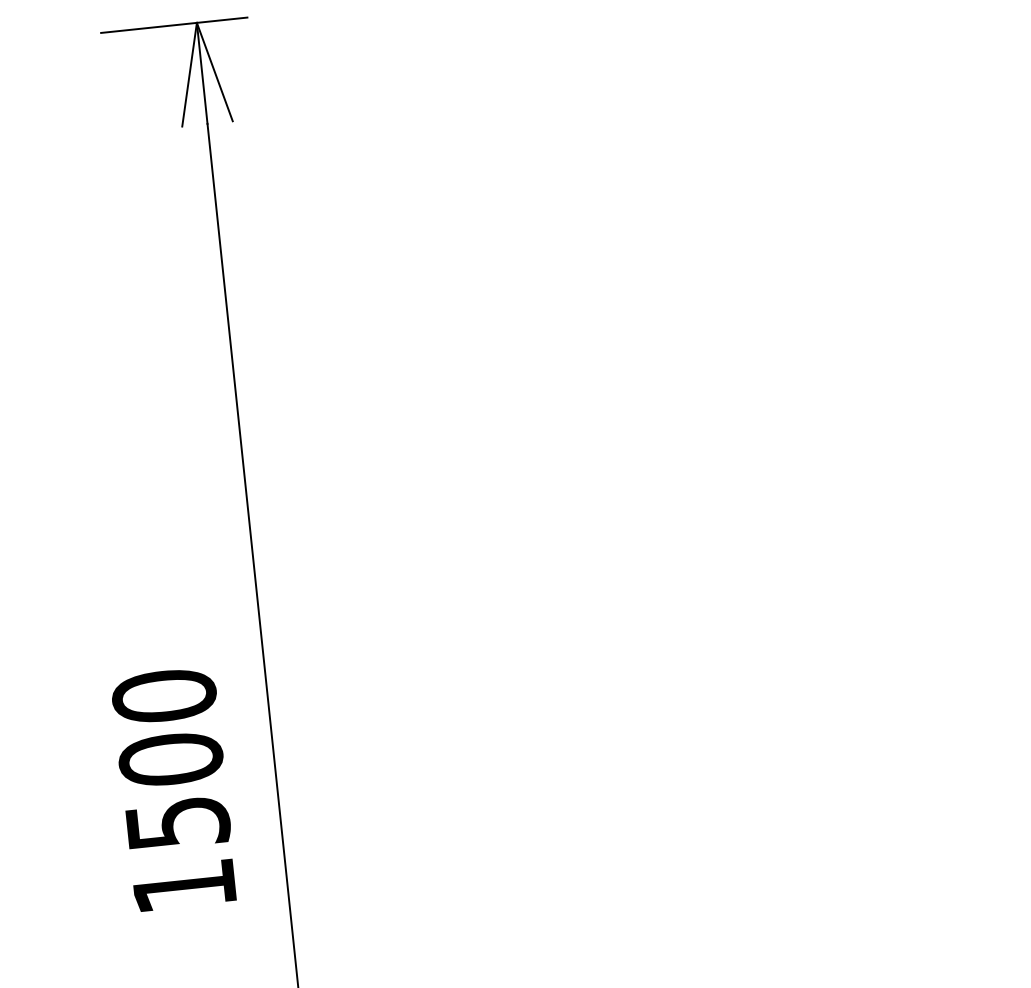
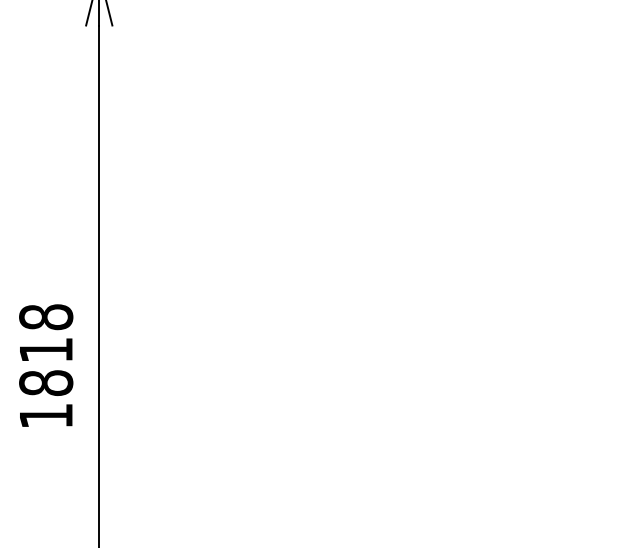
text: (171, 760) -> (46, 350), 1500 -> 1818

